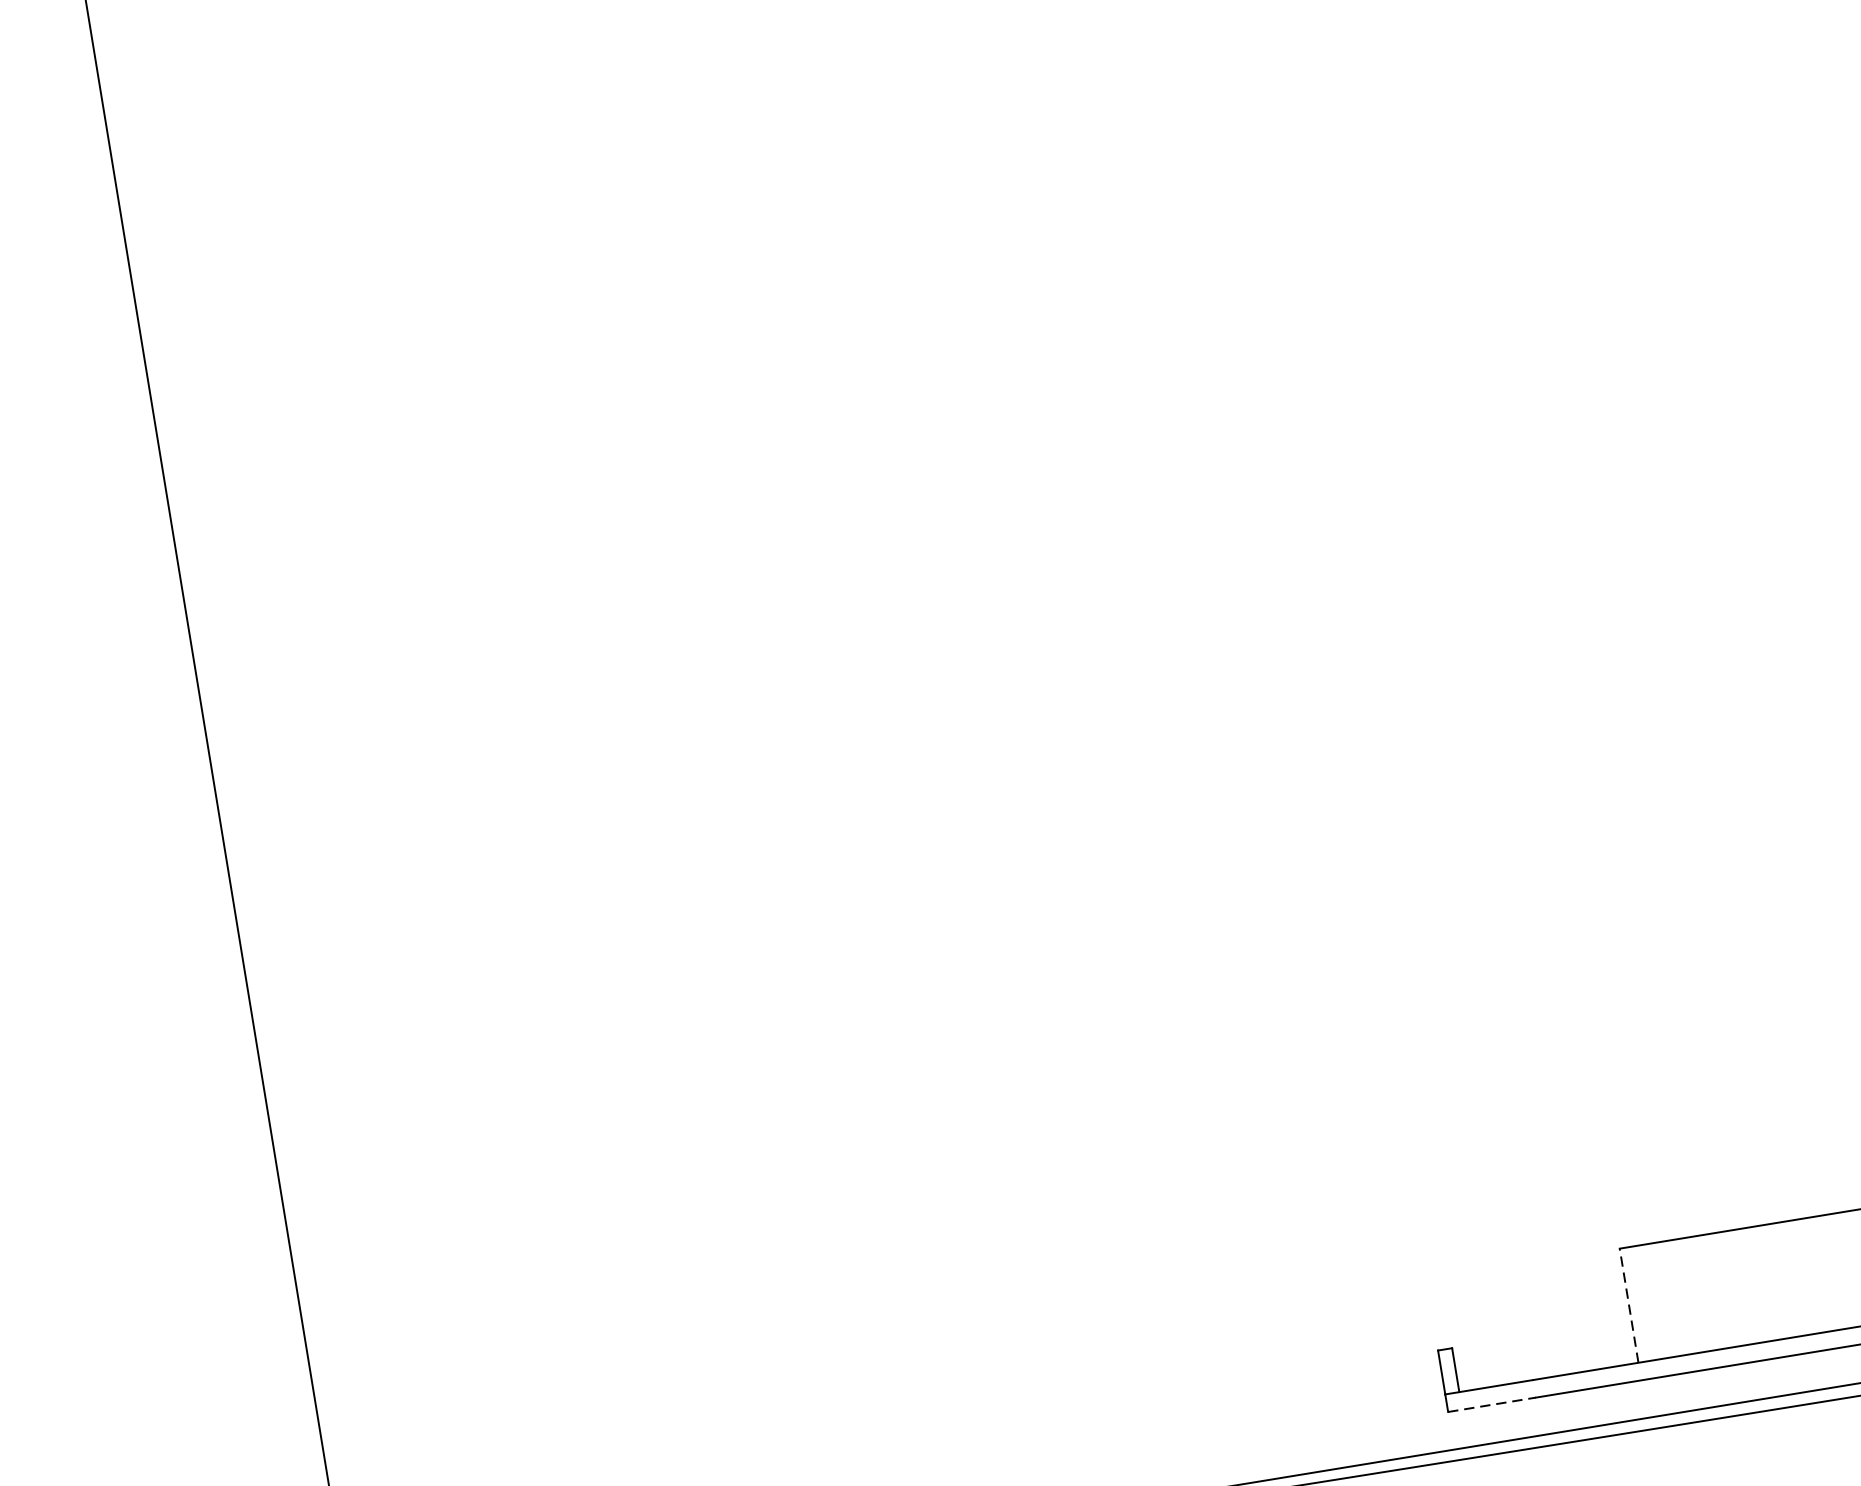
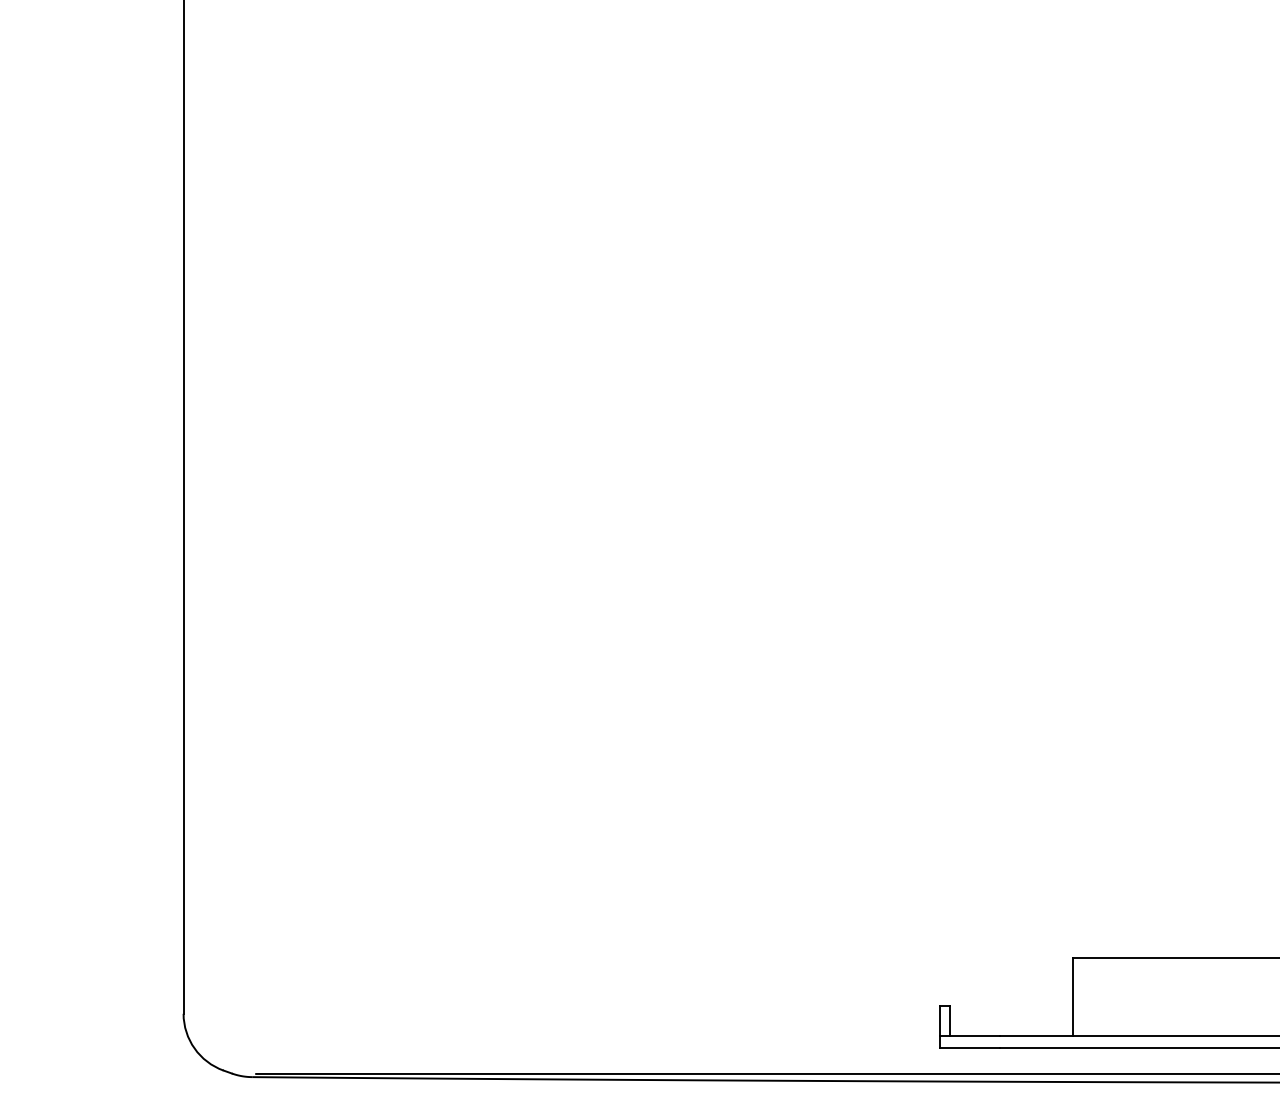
line: (1628, 1305) -> (1072, 996), dashed -> solid
line: (1492, 1405) -> (970, 1048), dashed -> solid

